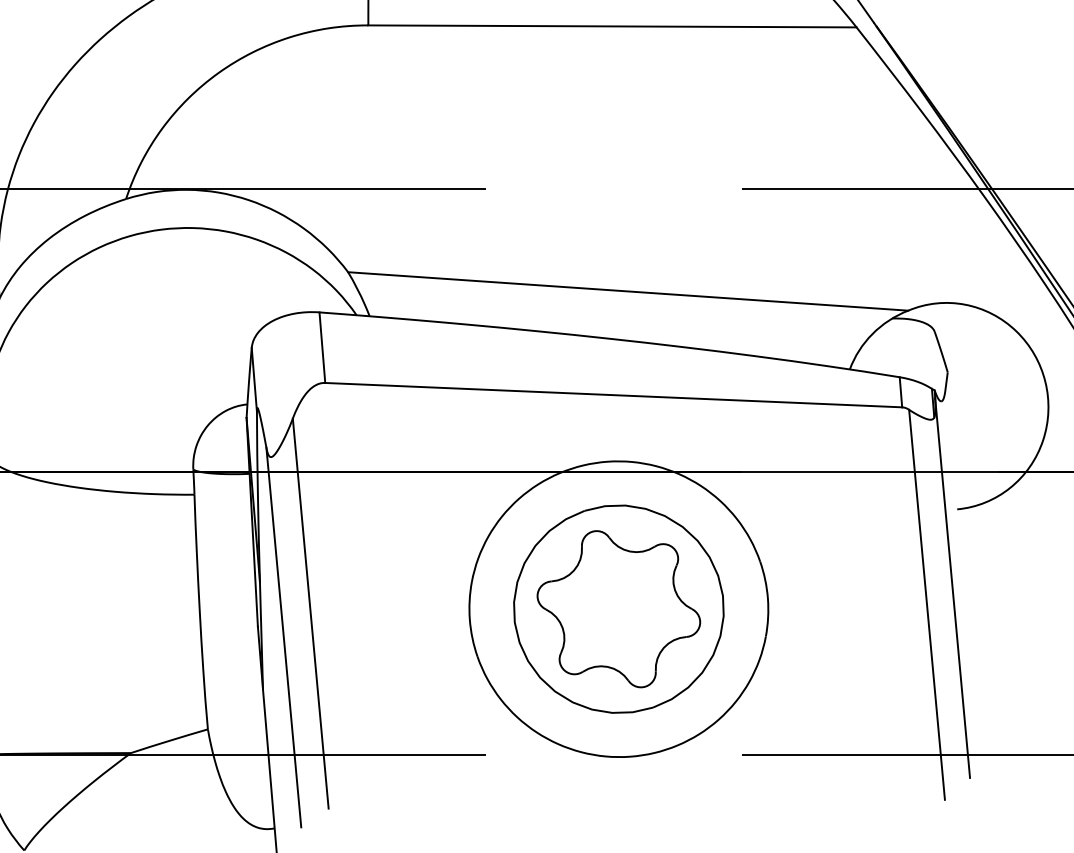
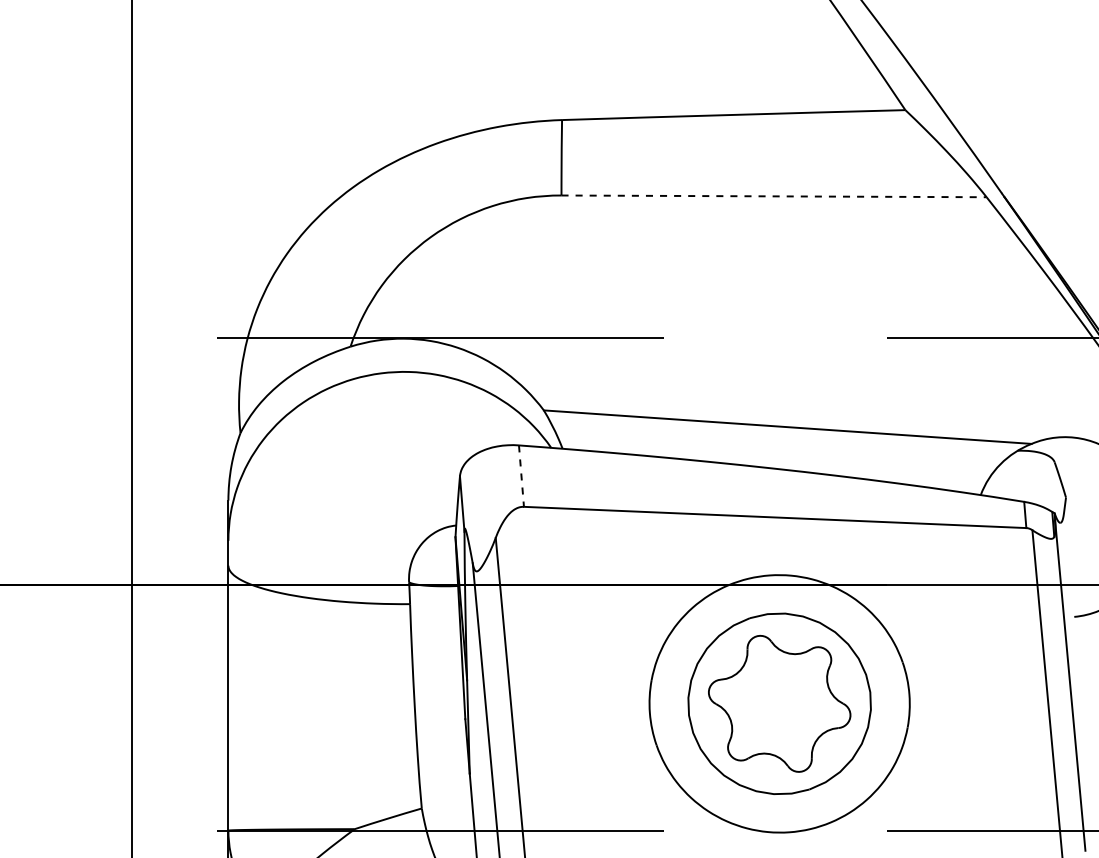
line: (612, 26) -> (774, 196), solid -> dashed
line: (322, 348) -> (521, 476), solid -> dashed

